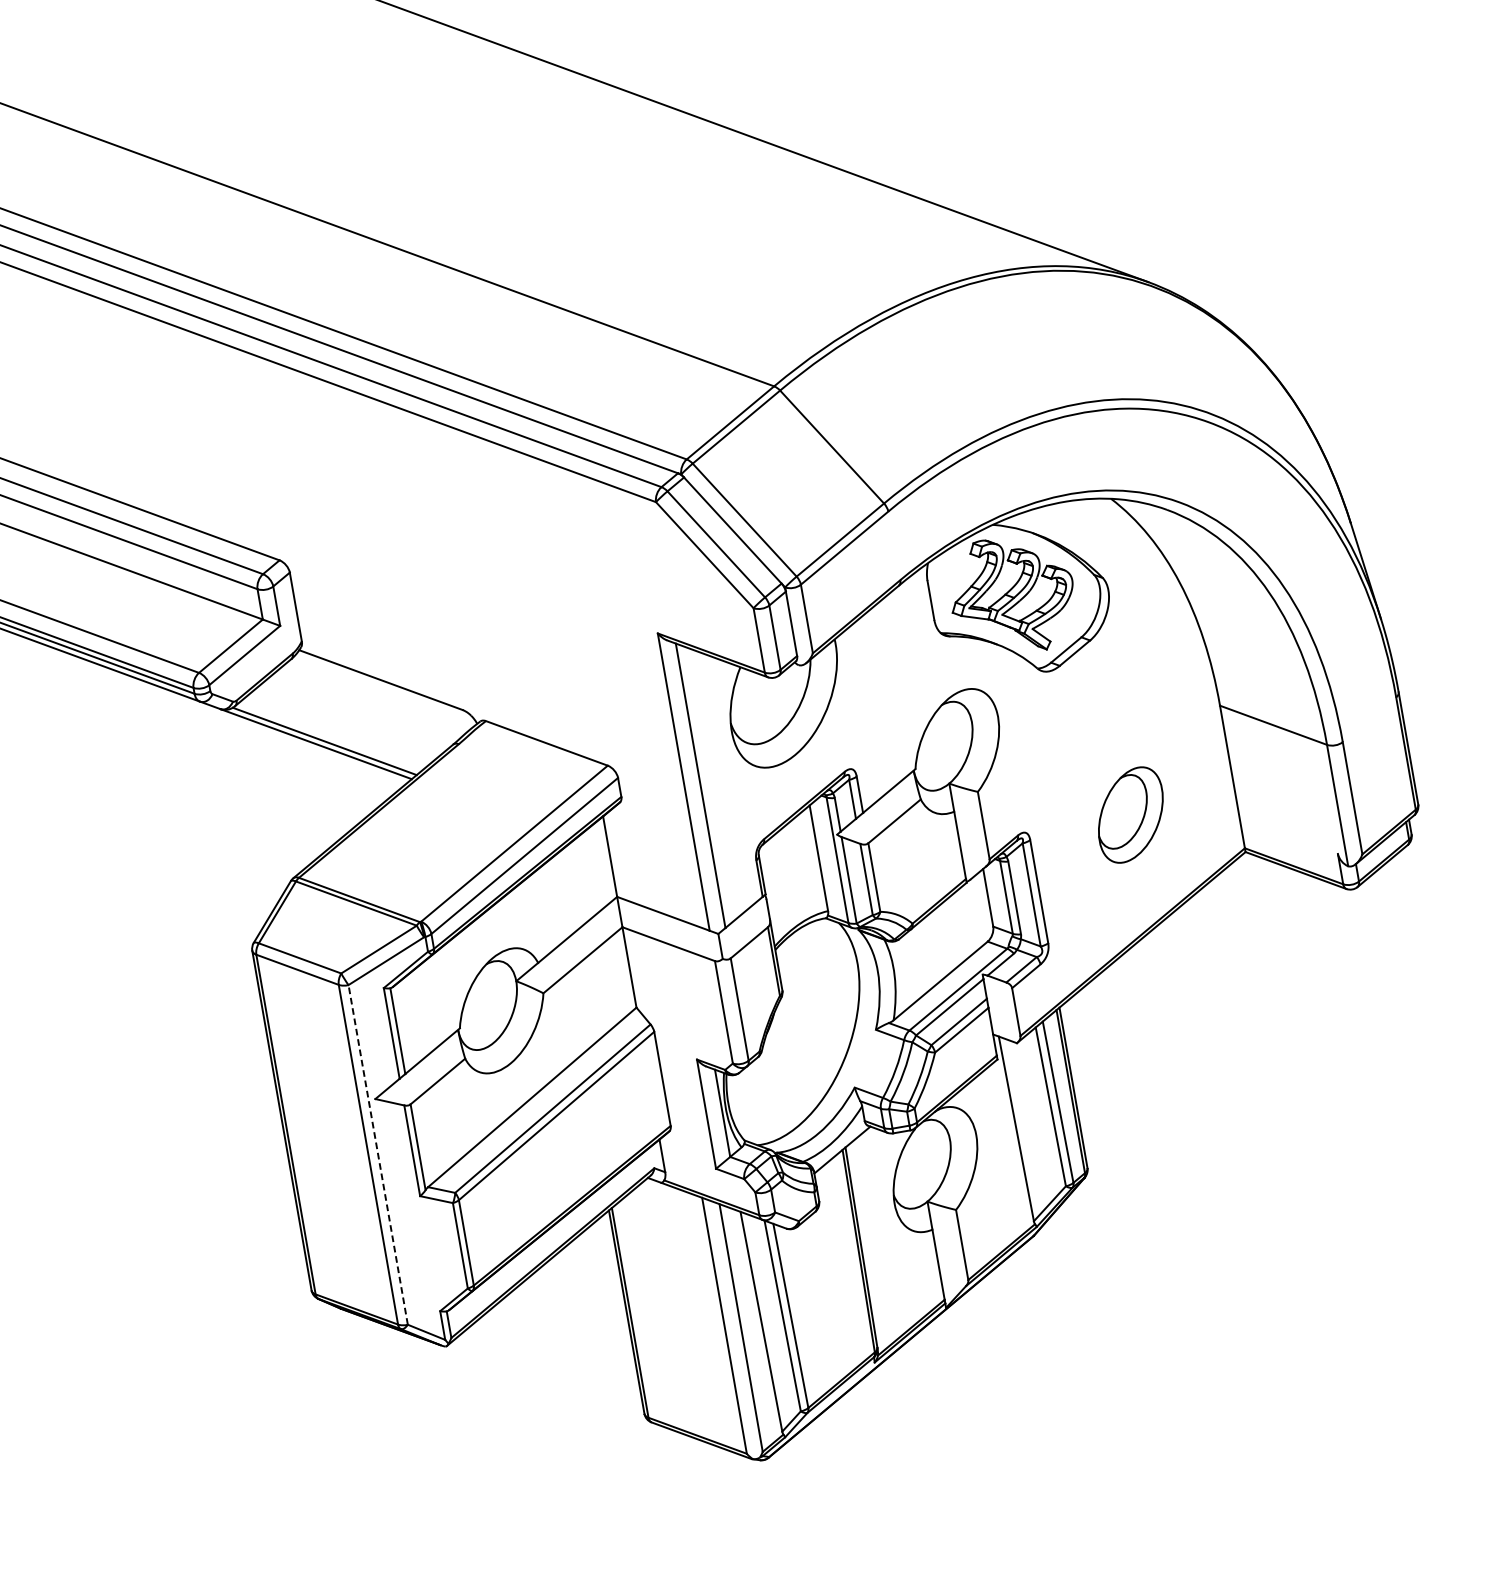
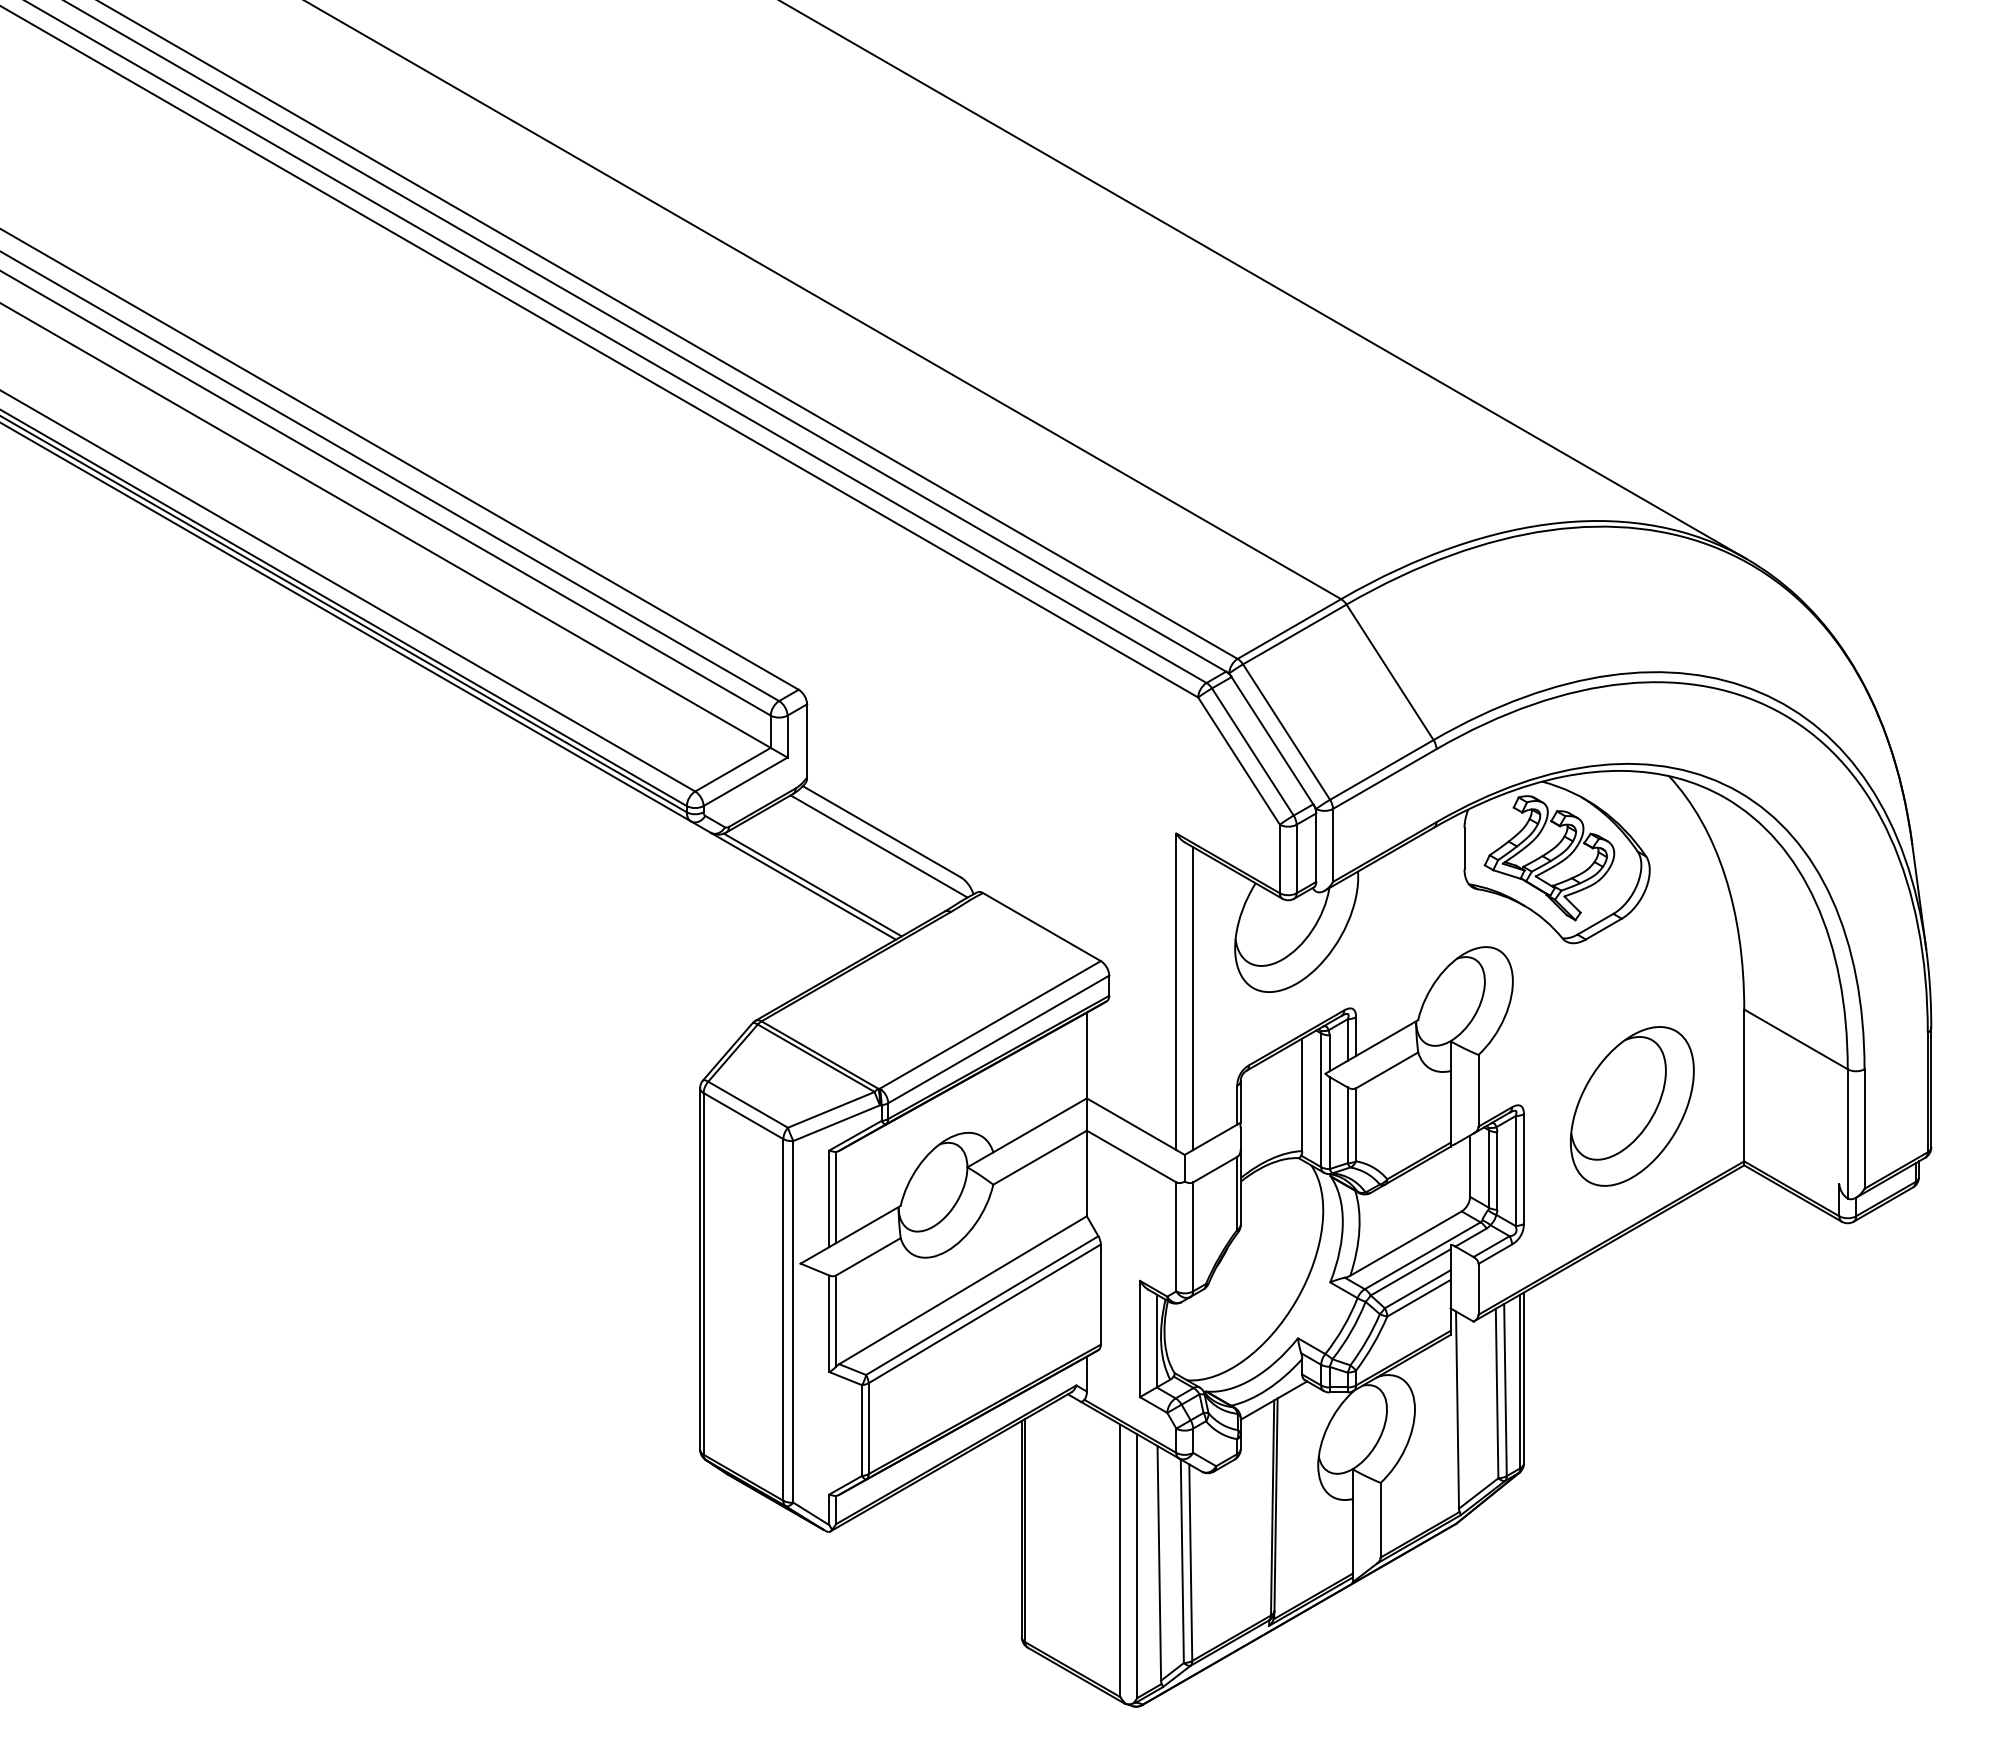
line: (380, 694) -> (878, 846), added
part: (1130, 815) -> (1632, 1106), size x1.67
line: (378, 1154) -> (793, 1321), dashed -> solid

